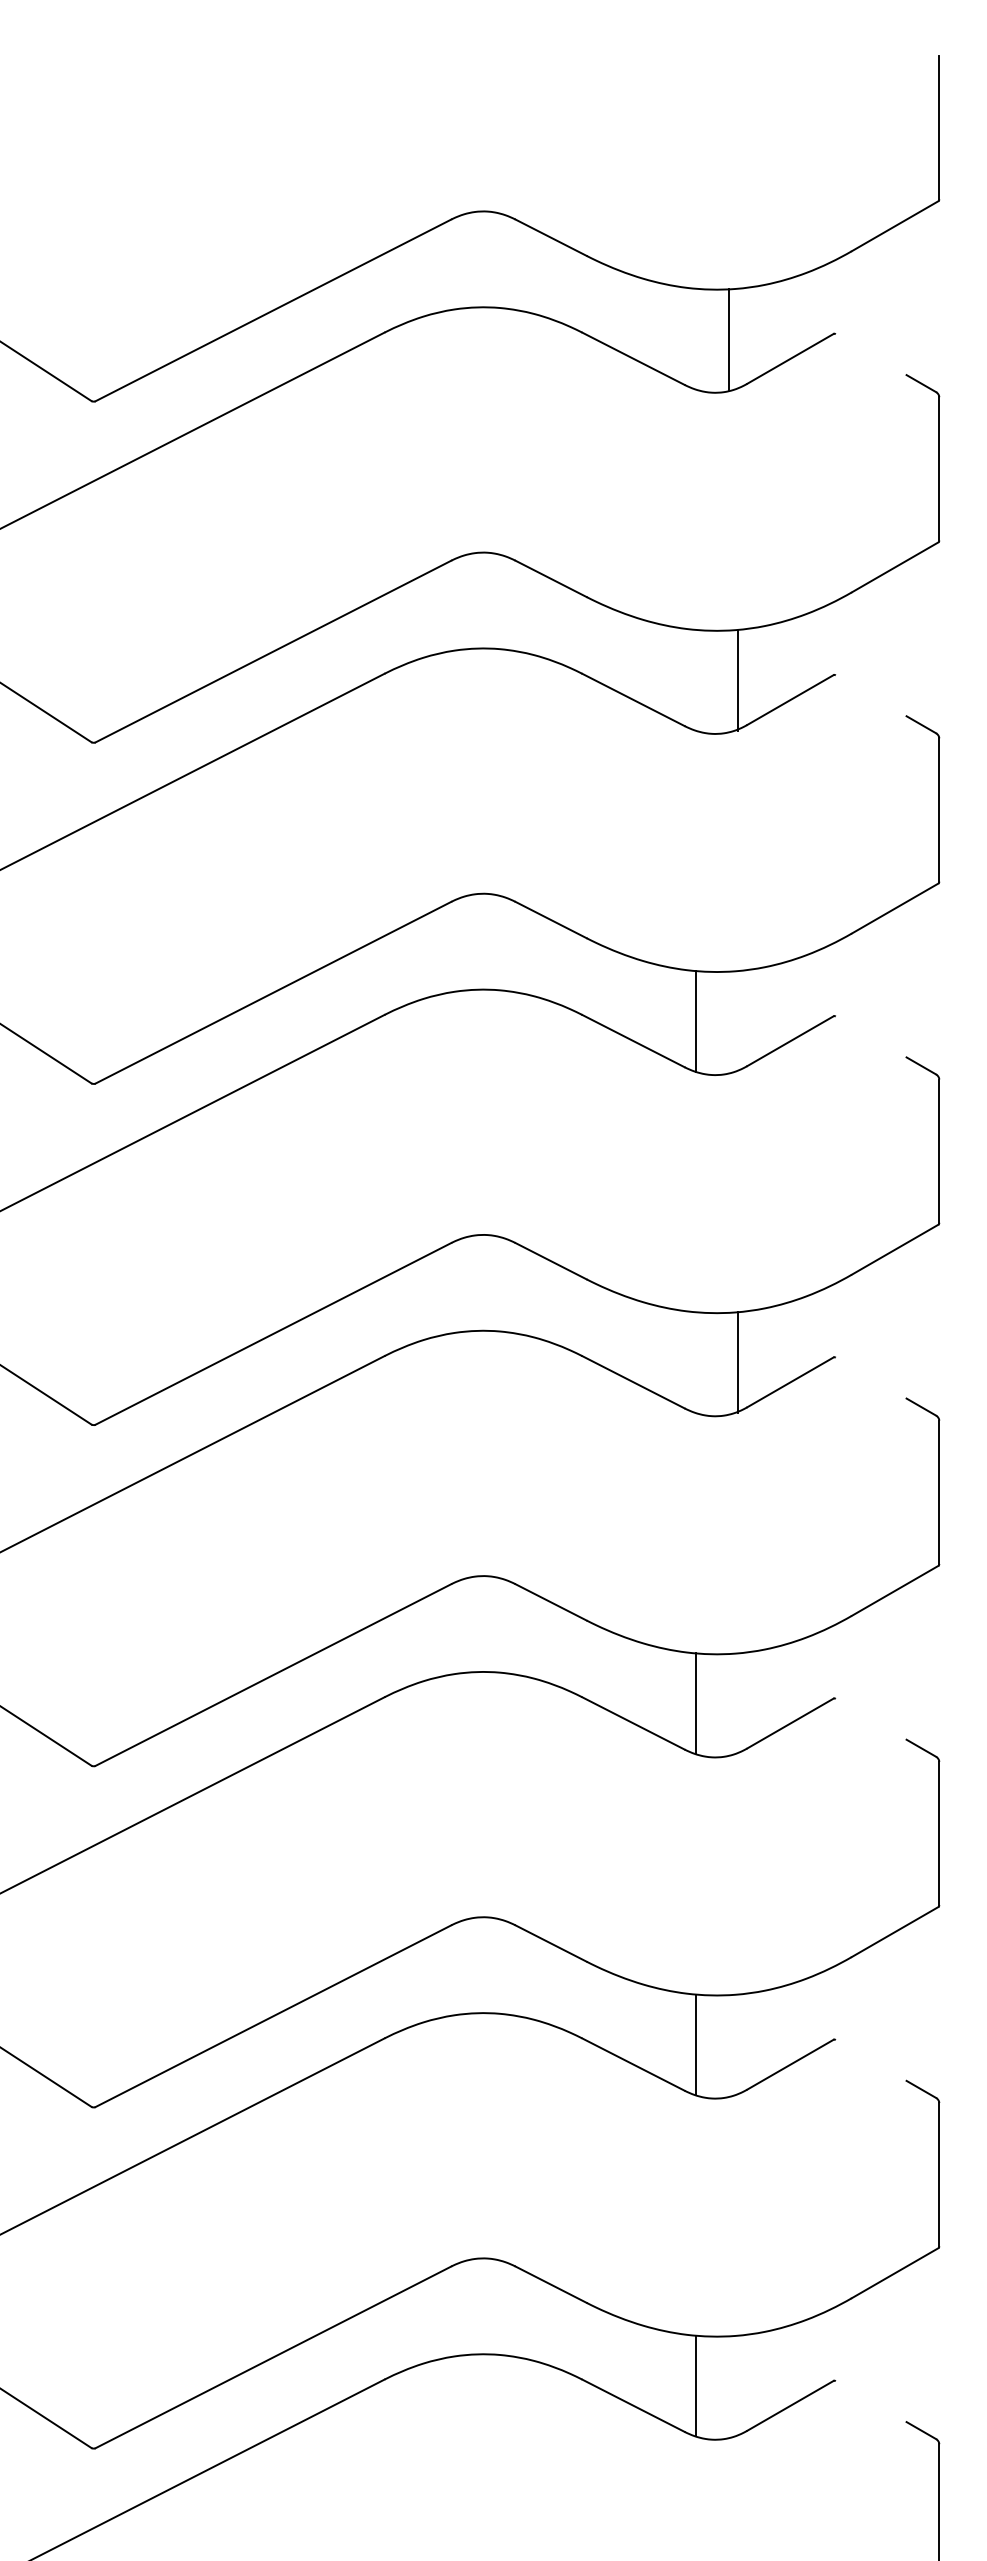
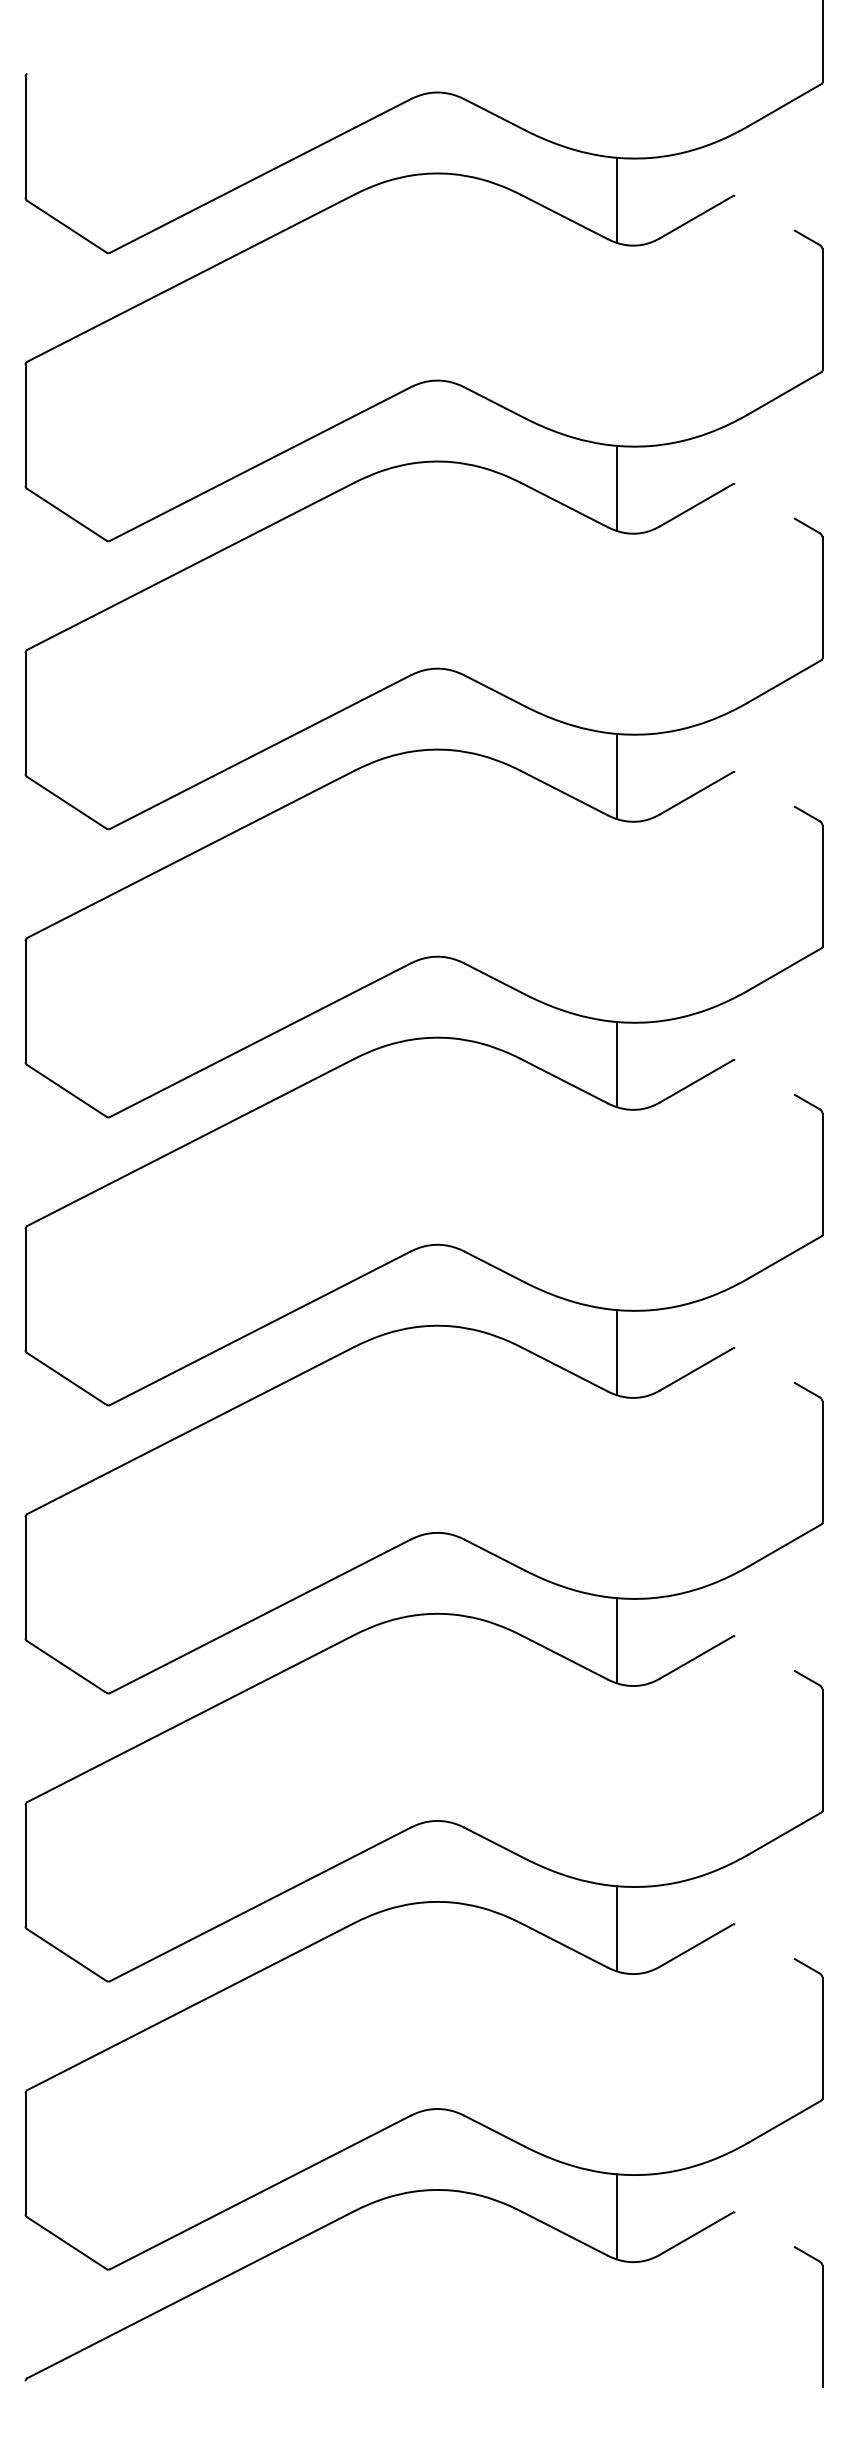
line: (728, 338) -> (616, 199), moved
line: (737, 679) -> (616, 487), moved
line: (737, 1362) -> (616, 1064), moved

